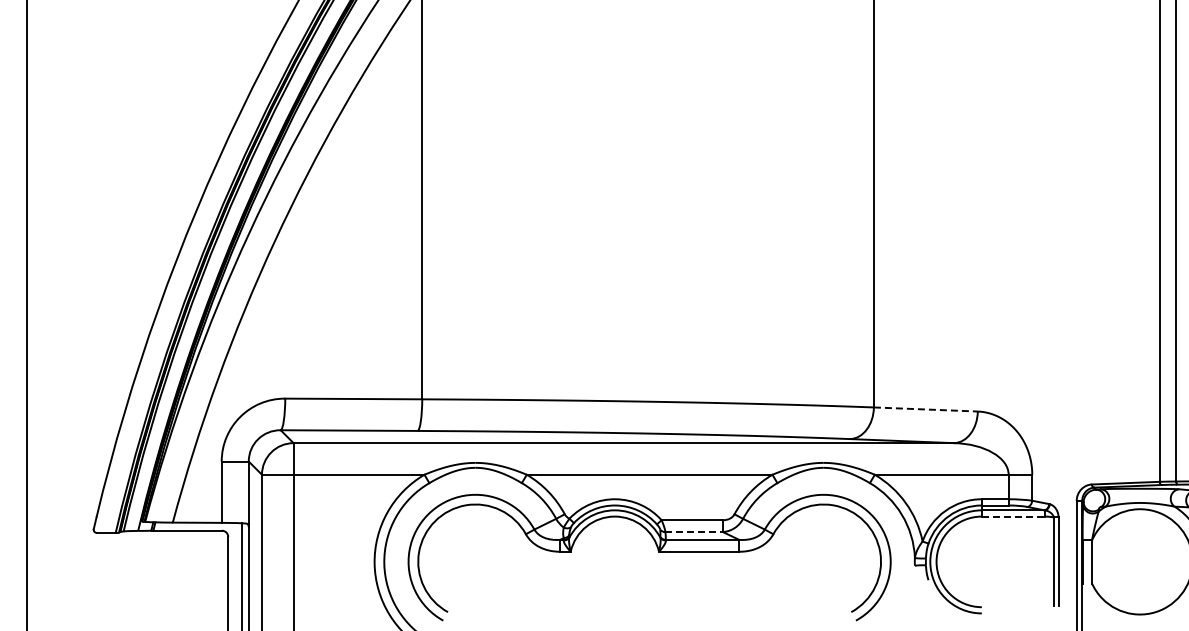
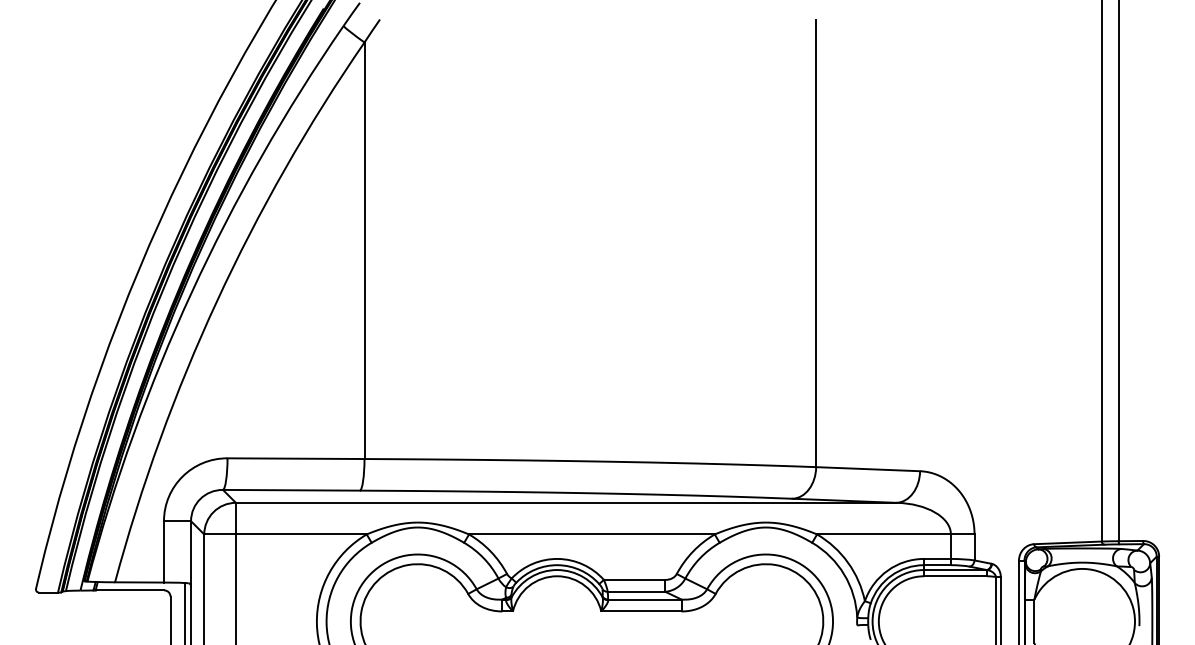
line: (926, 409) -> (868, 469), dashed -> solid
line: (1013, 516) -> (955, 576), dashed -> solid
line: (694, 531) -> (636, 591), dashed -> solid

